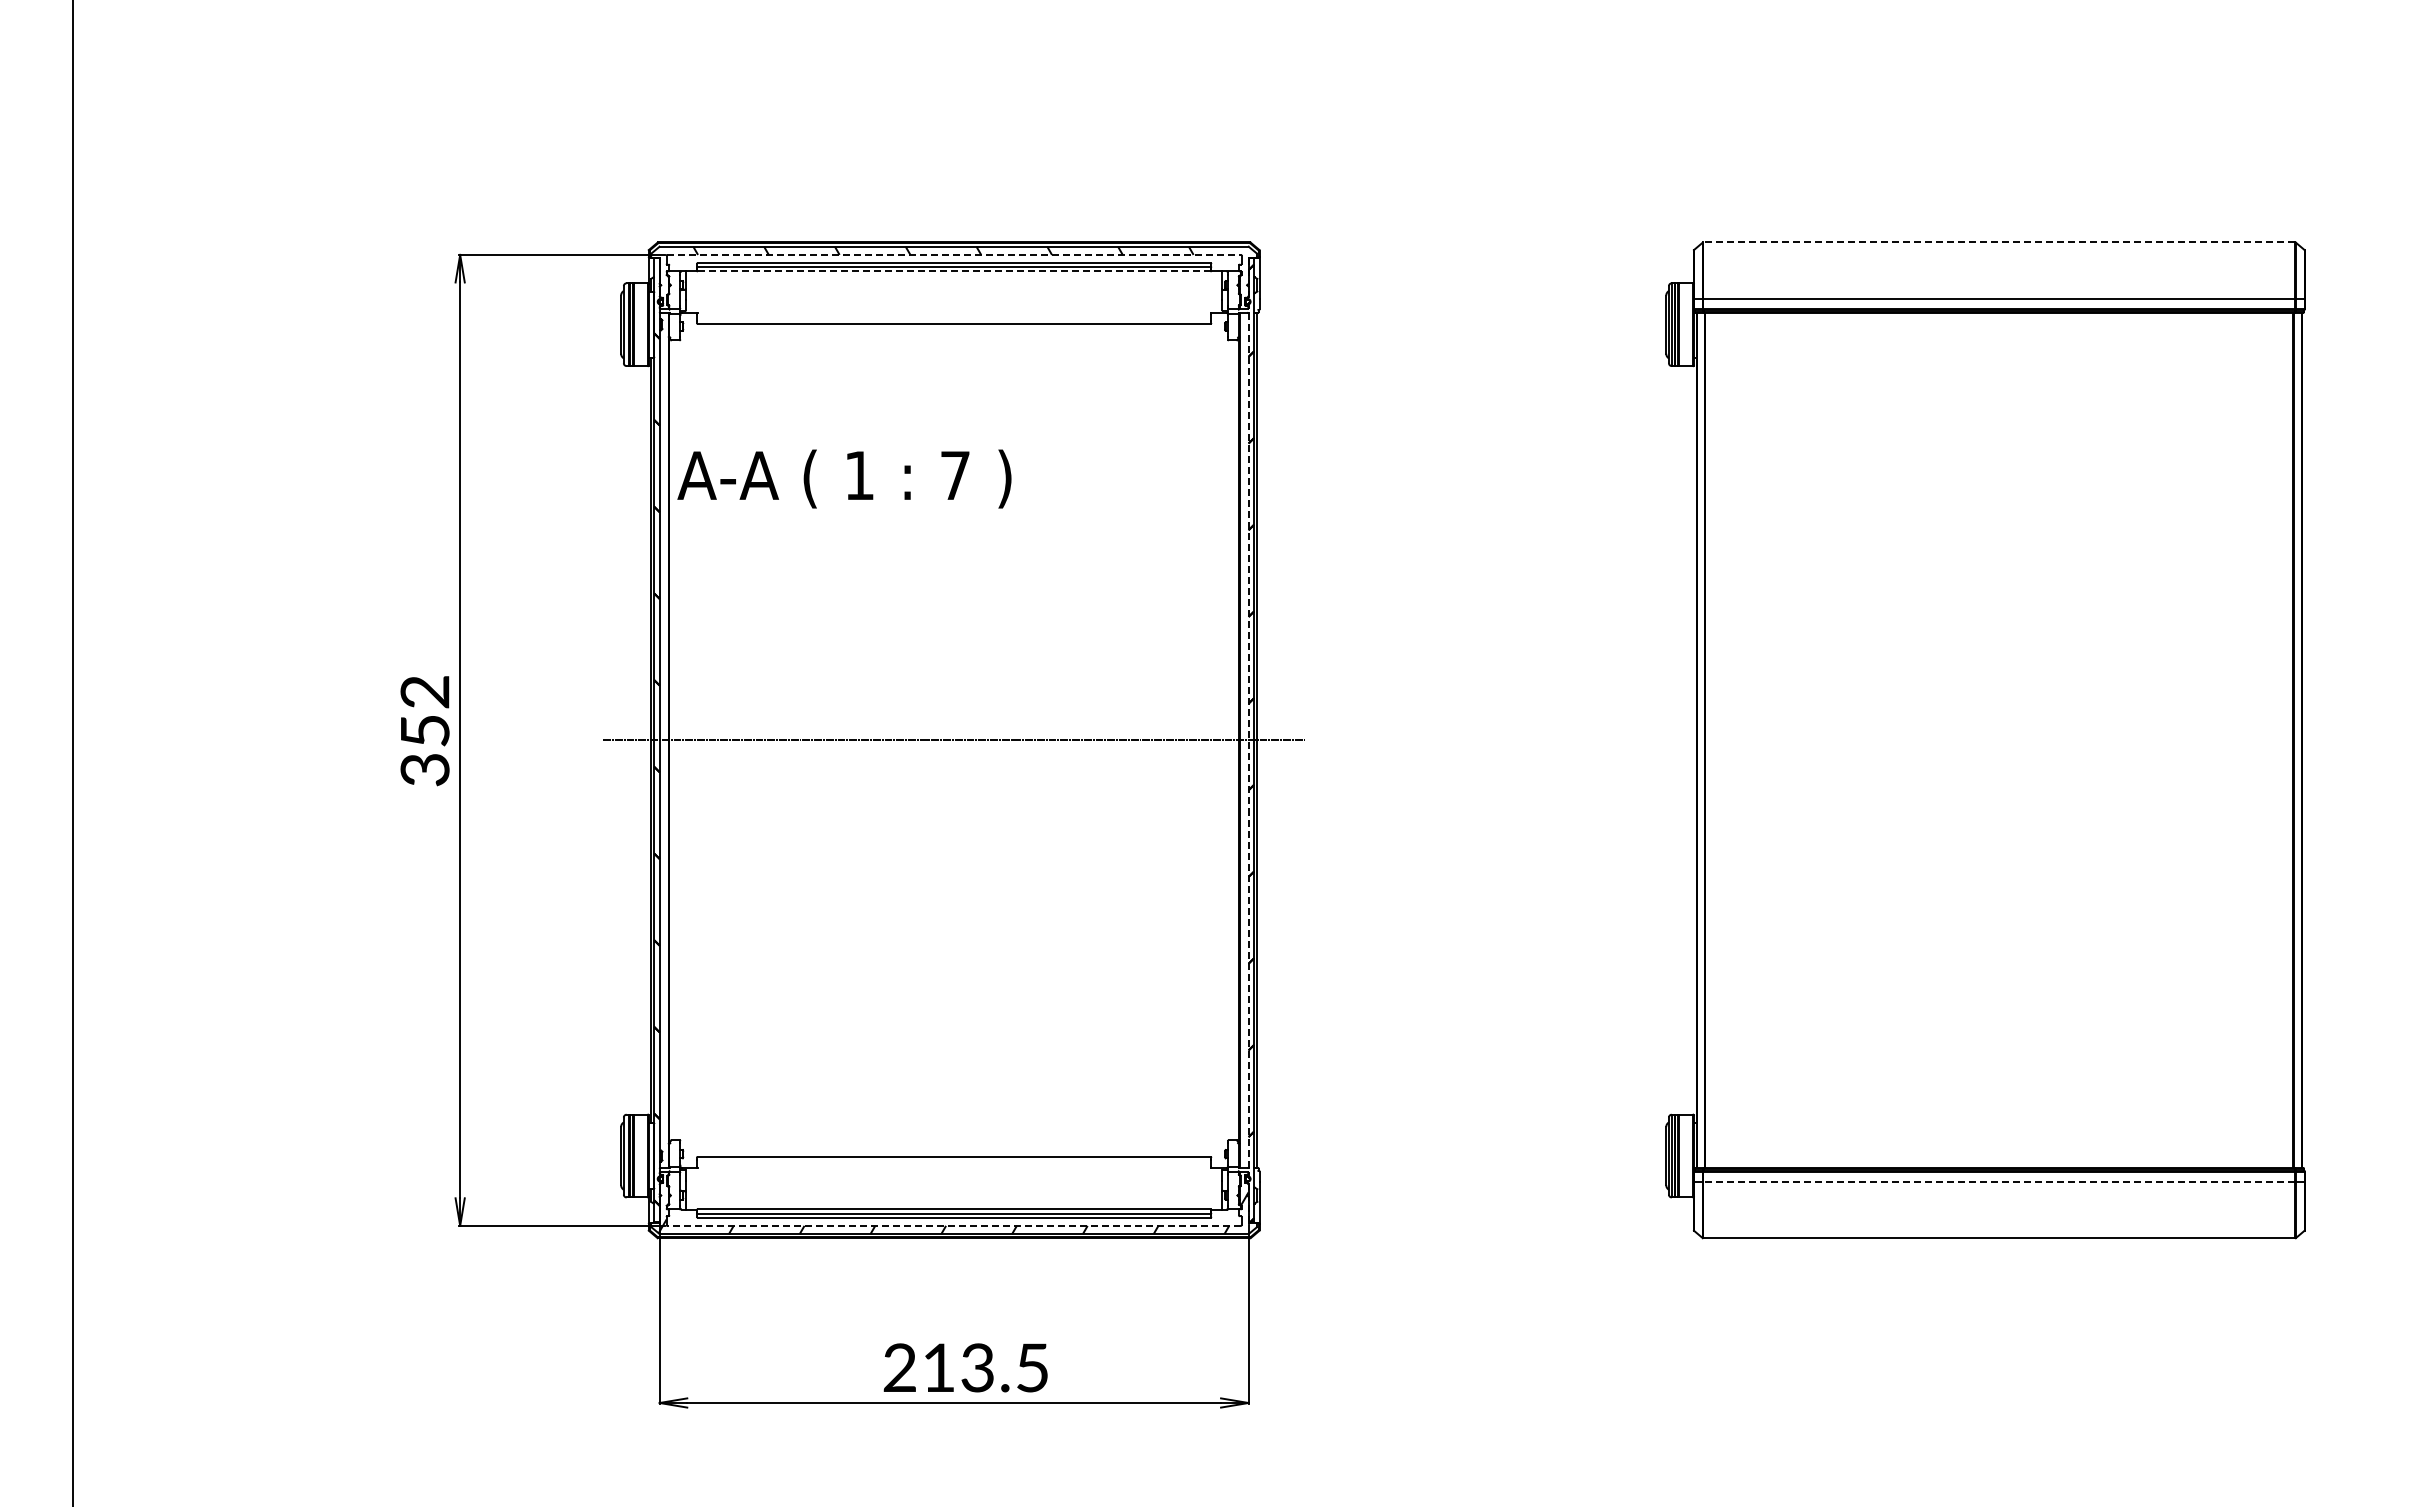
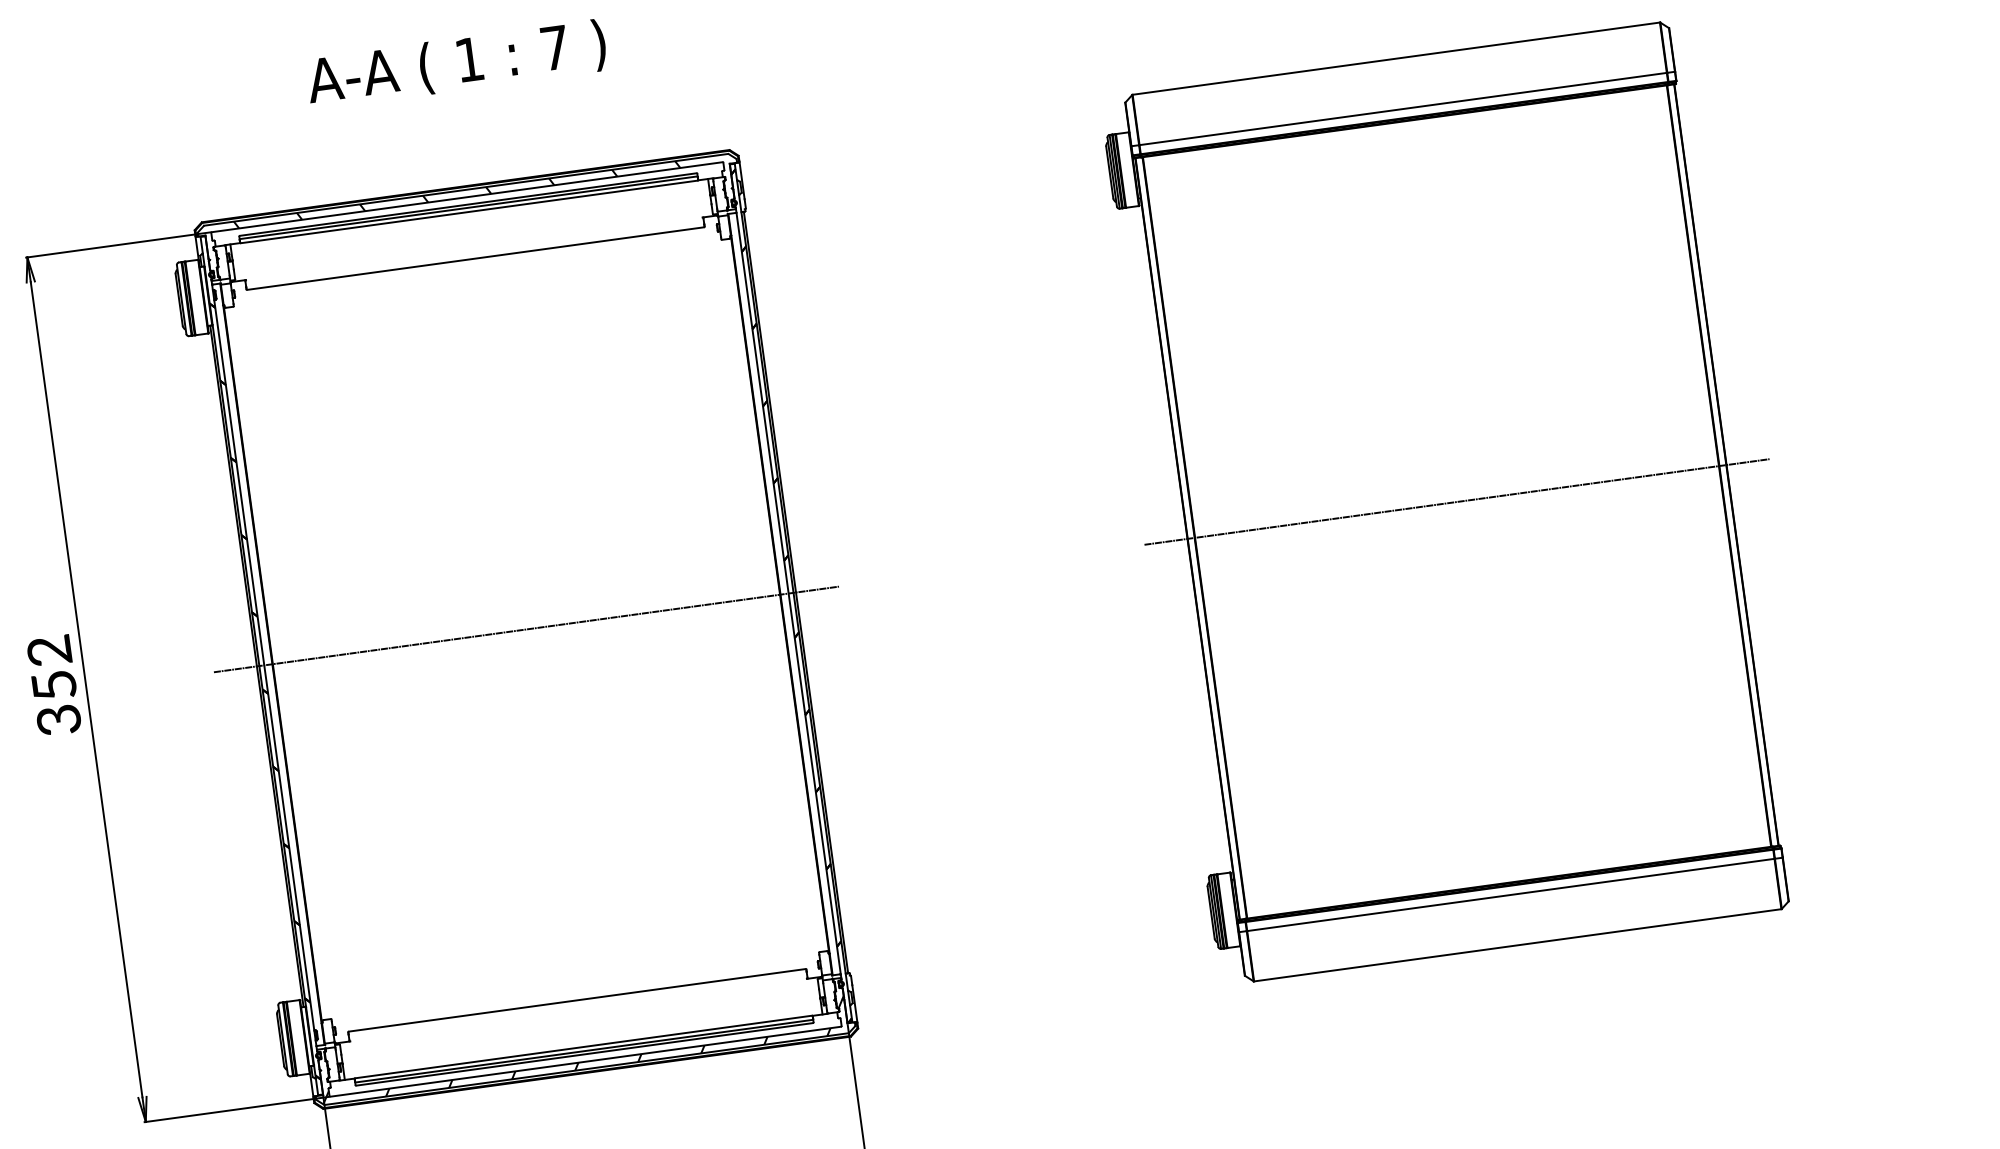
line: (1998, 242) -> (1395, 58), dashed -> solid
line: (954, 254) -> (467, 196), dashed -> solid
line: (954, 271) -> (469, 211), dashed -> solid
text: (844, 478) -> (456, 64), moved
line: (1248, 740) -> (788, 593), dashed -> solid
line: (1999, 740) -> (1457, 502), added
line: (1998, 1181) -> (1510, 894), dashed -> solid
line: (954, 1225) -> (585, 1061), dashed -> solid

